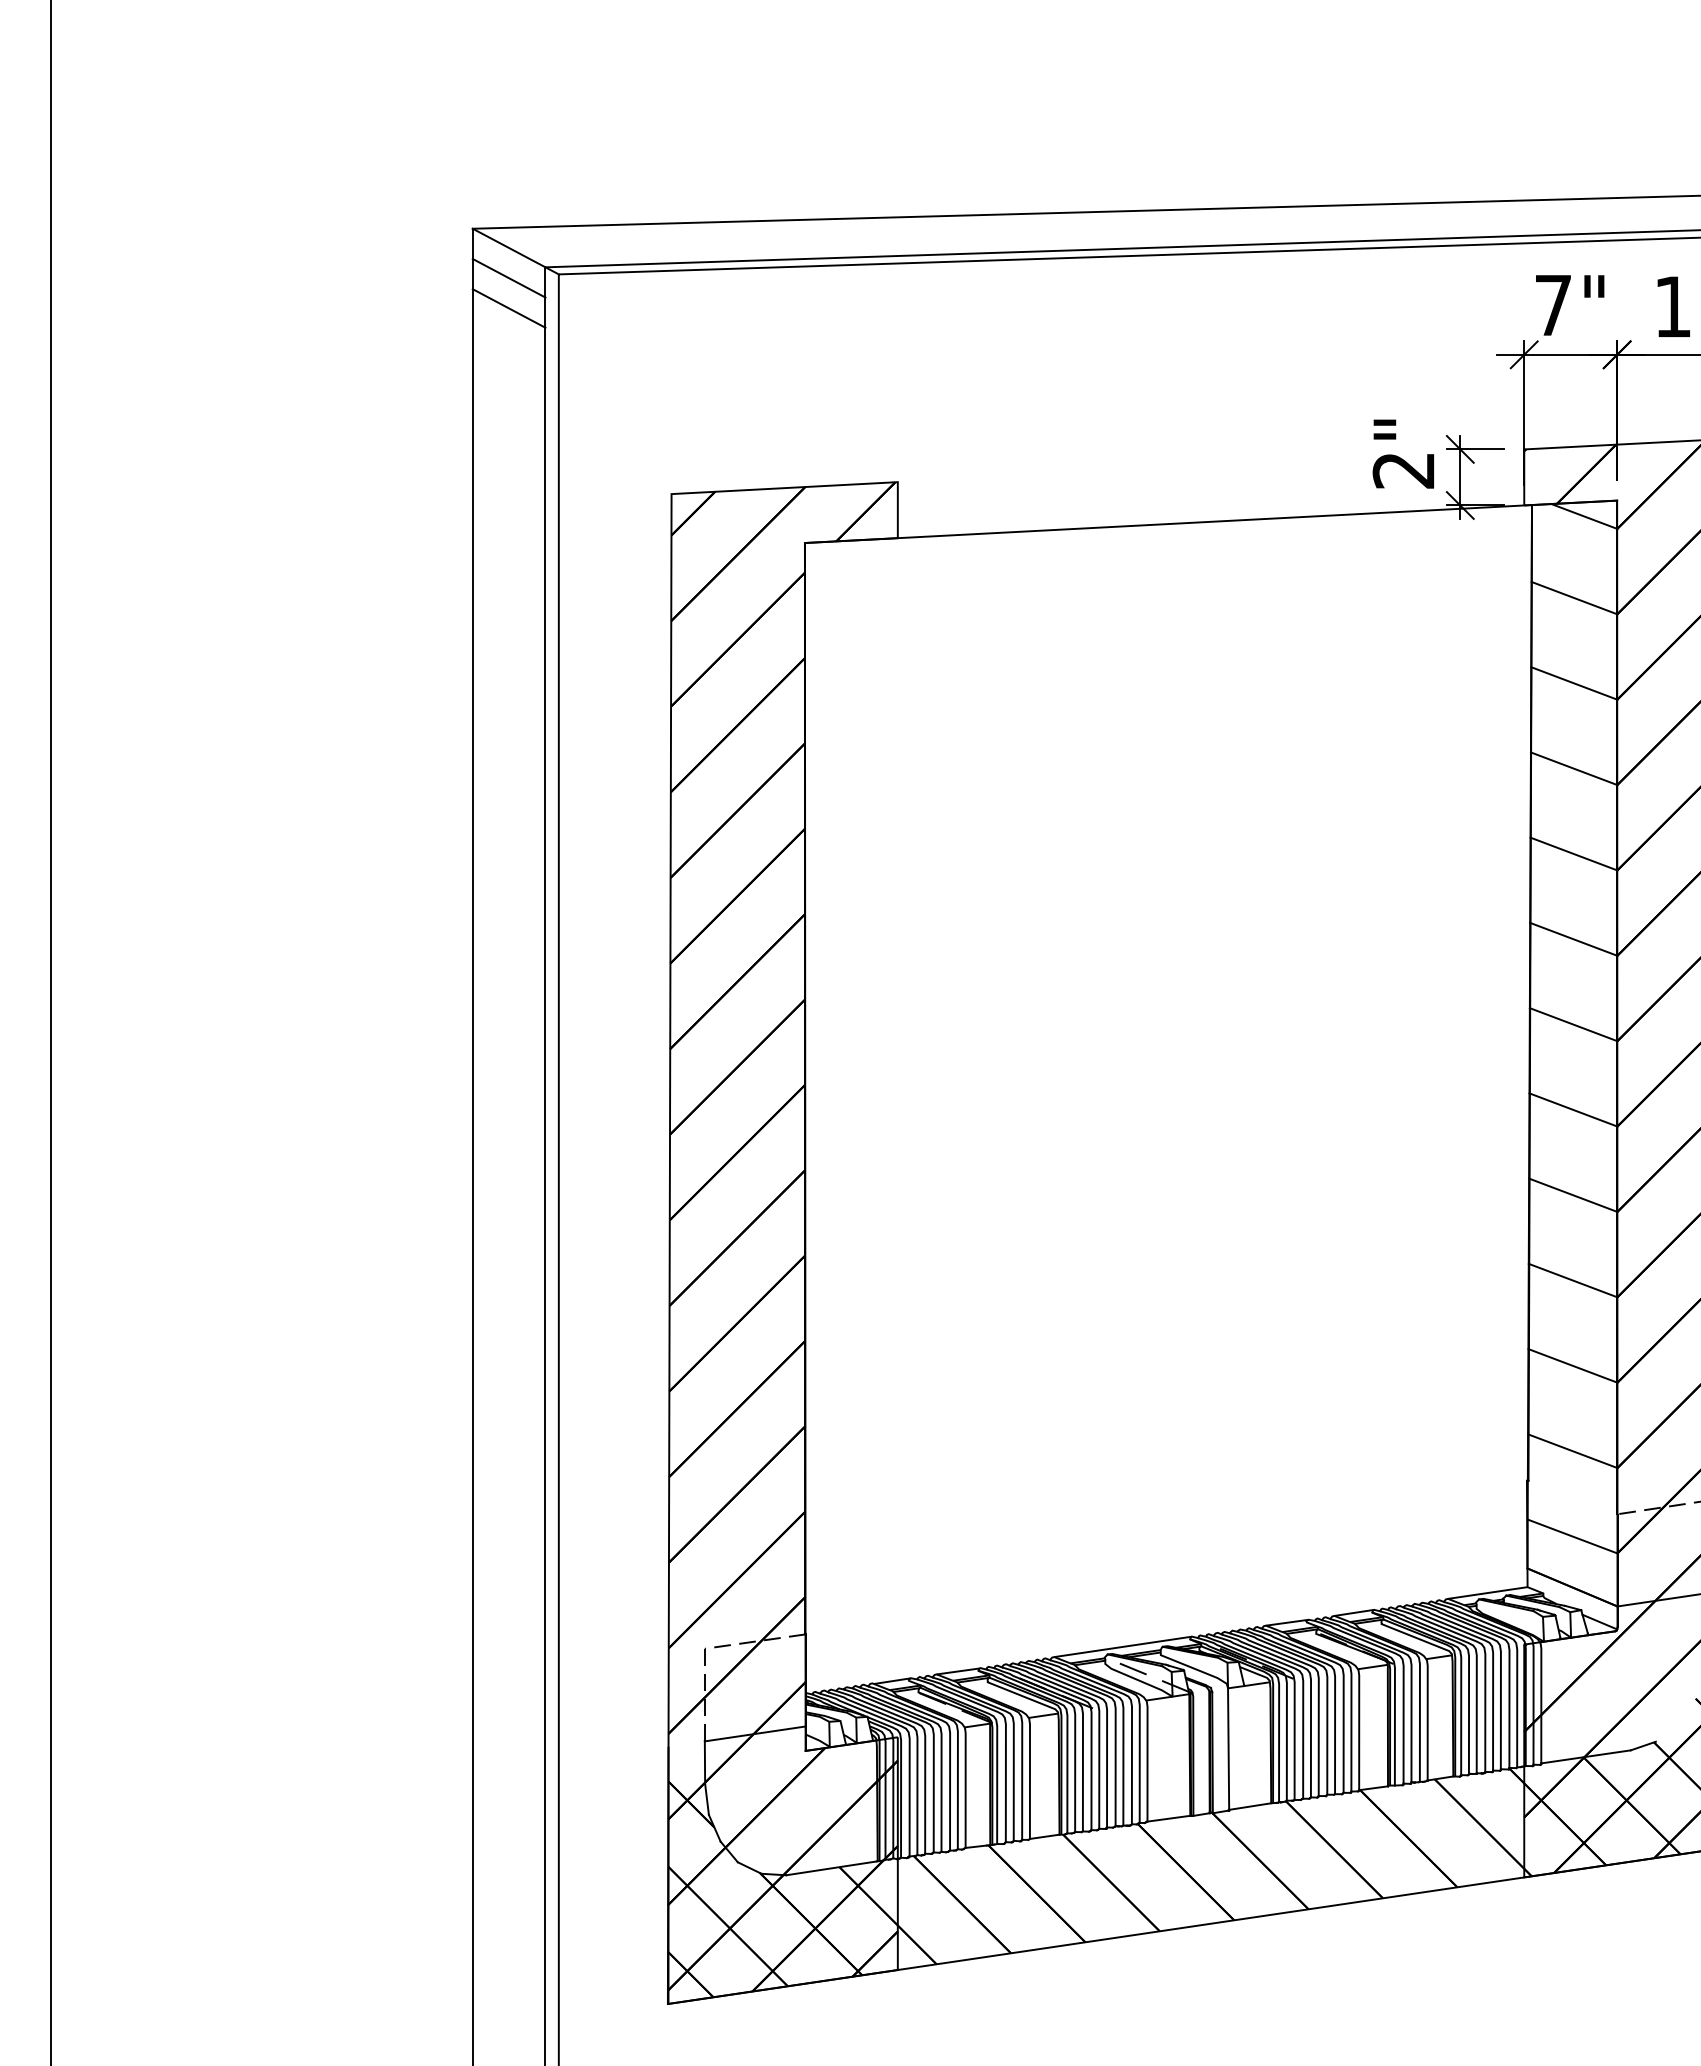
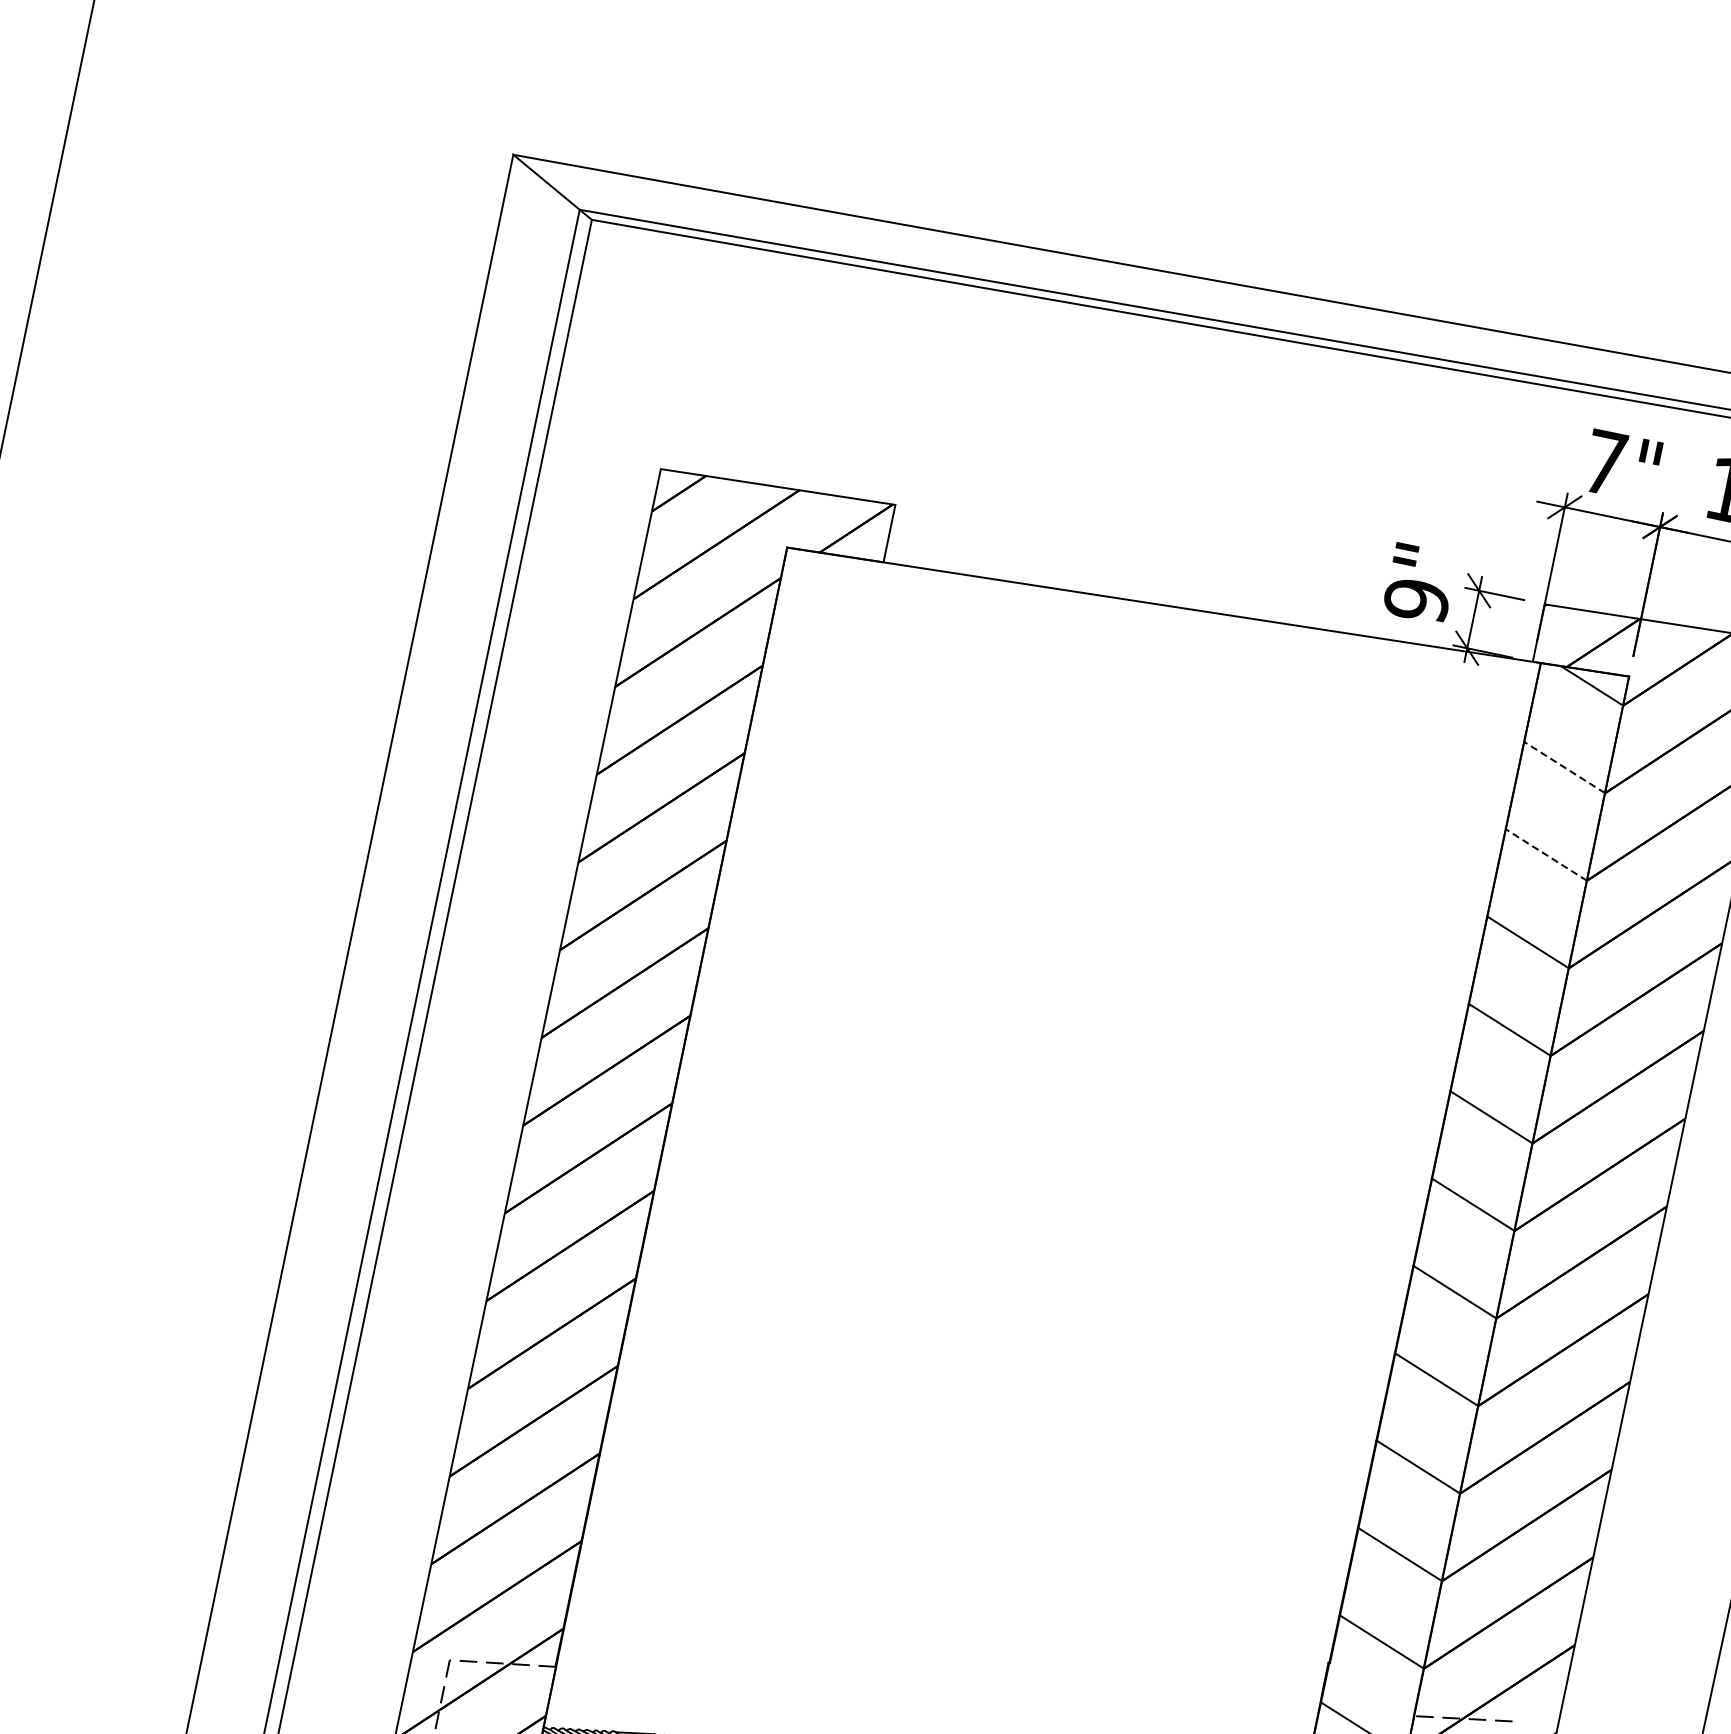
line: (508, 277) -> (539, 212), removed
line: (508, 308) -> (533, 244), removed
text: (1403, 470) -> (1416, 600), 2" -> 9"
line: (1574, 598) -> (1564, 767), solid -> dashed
line: (1573, 683) -> (1545, 854), solid -> dashed

